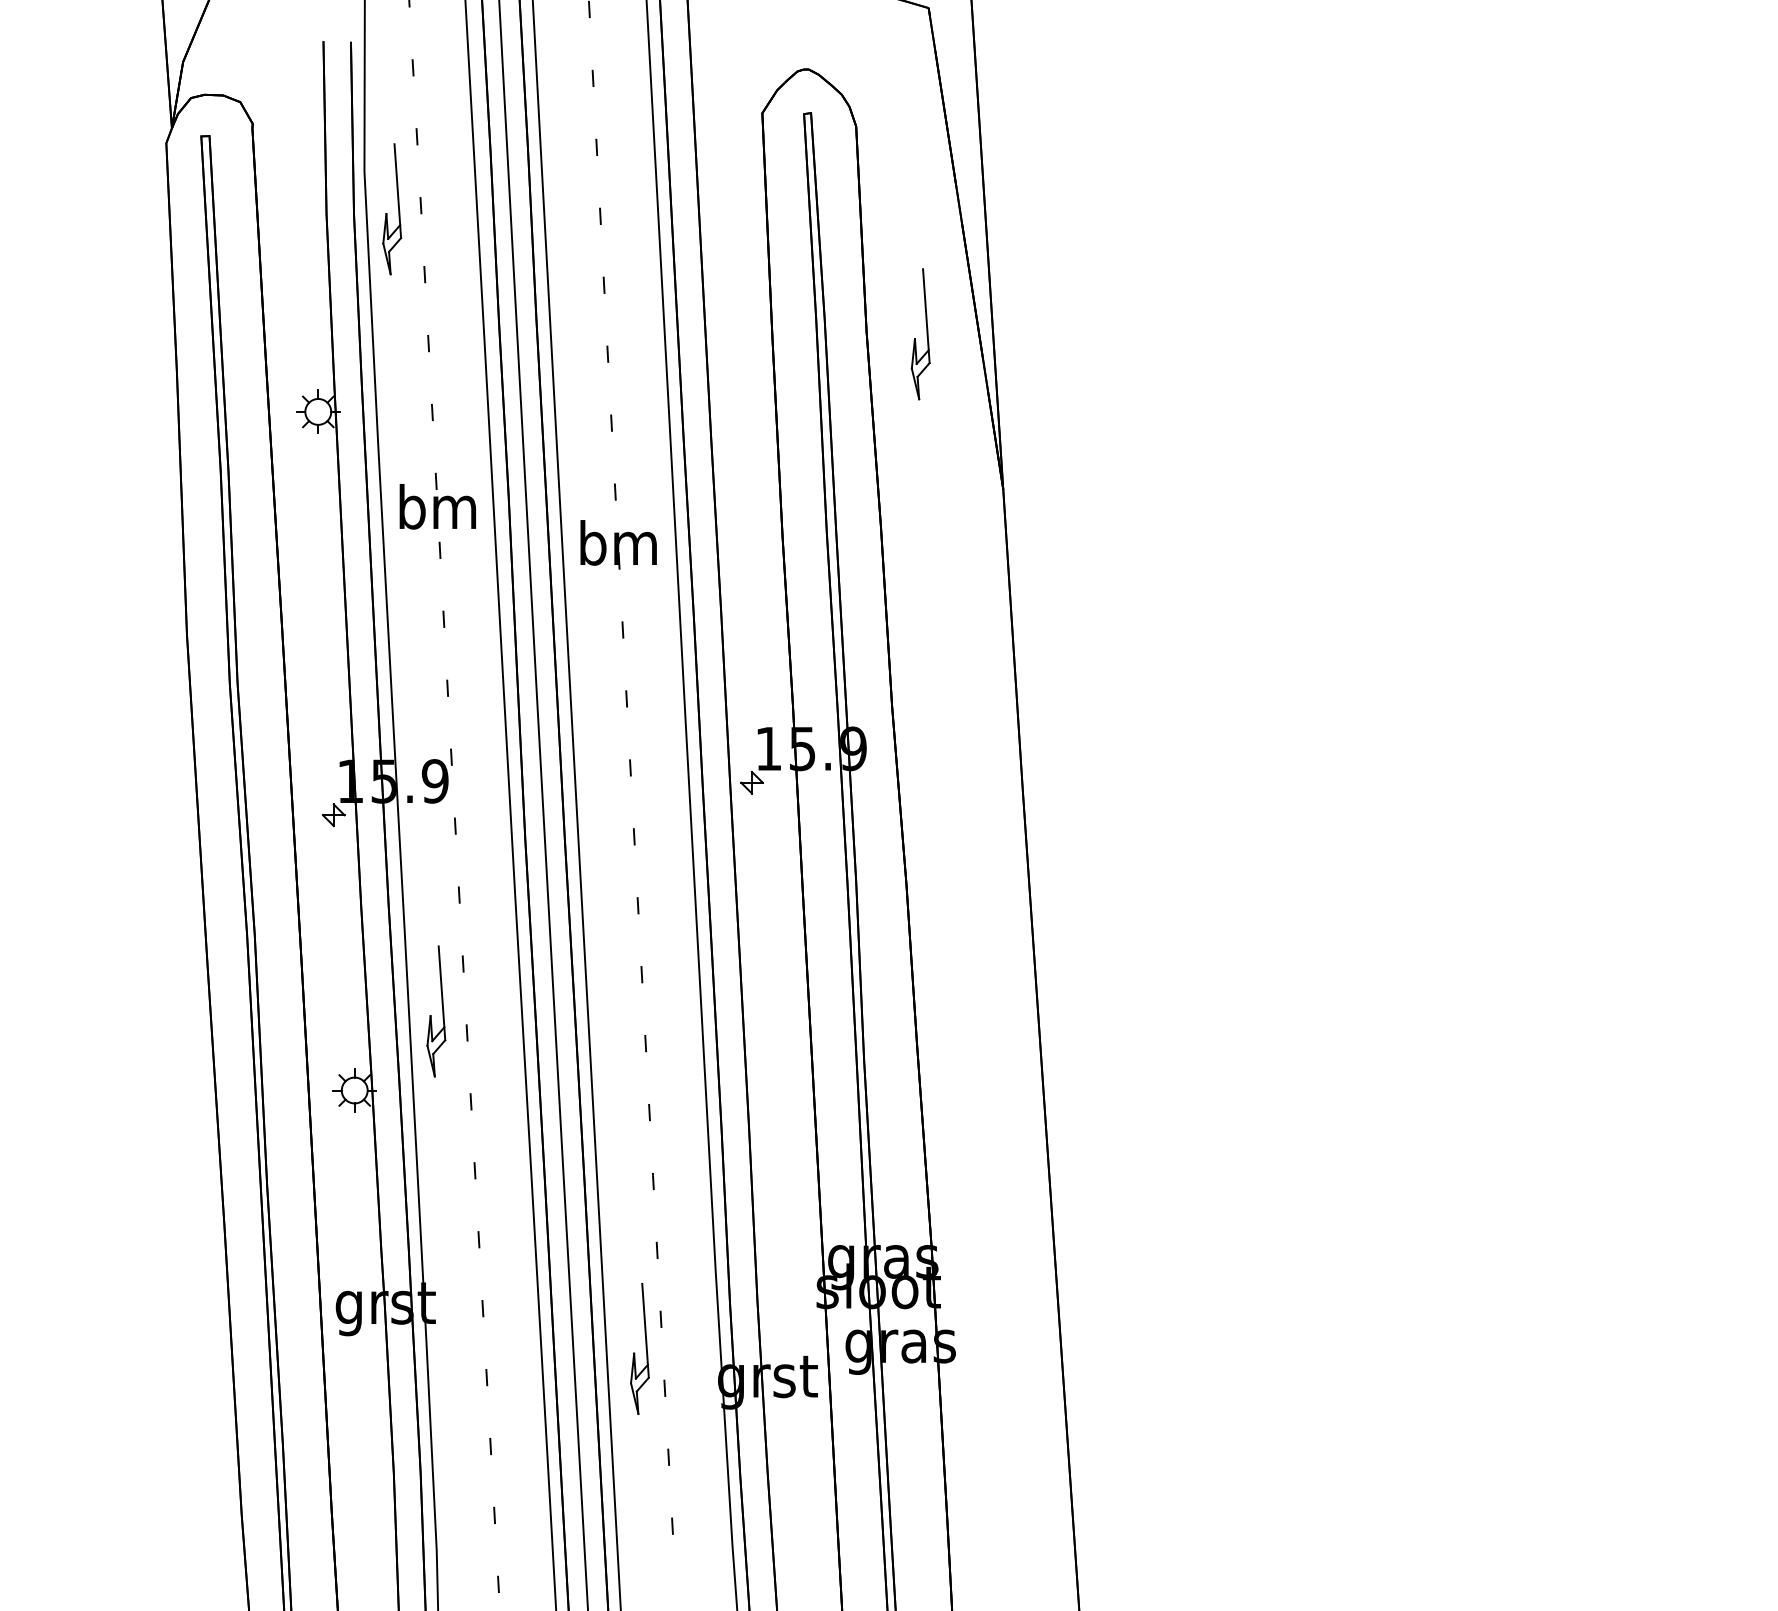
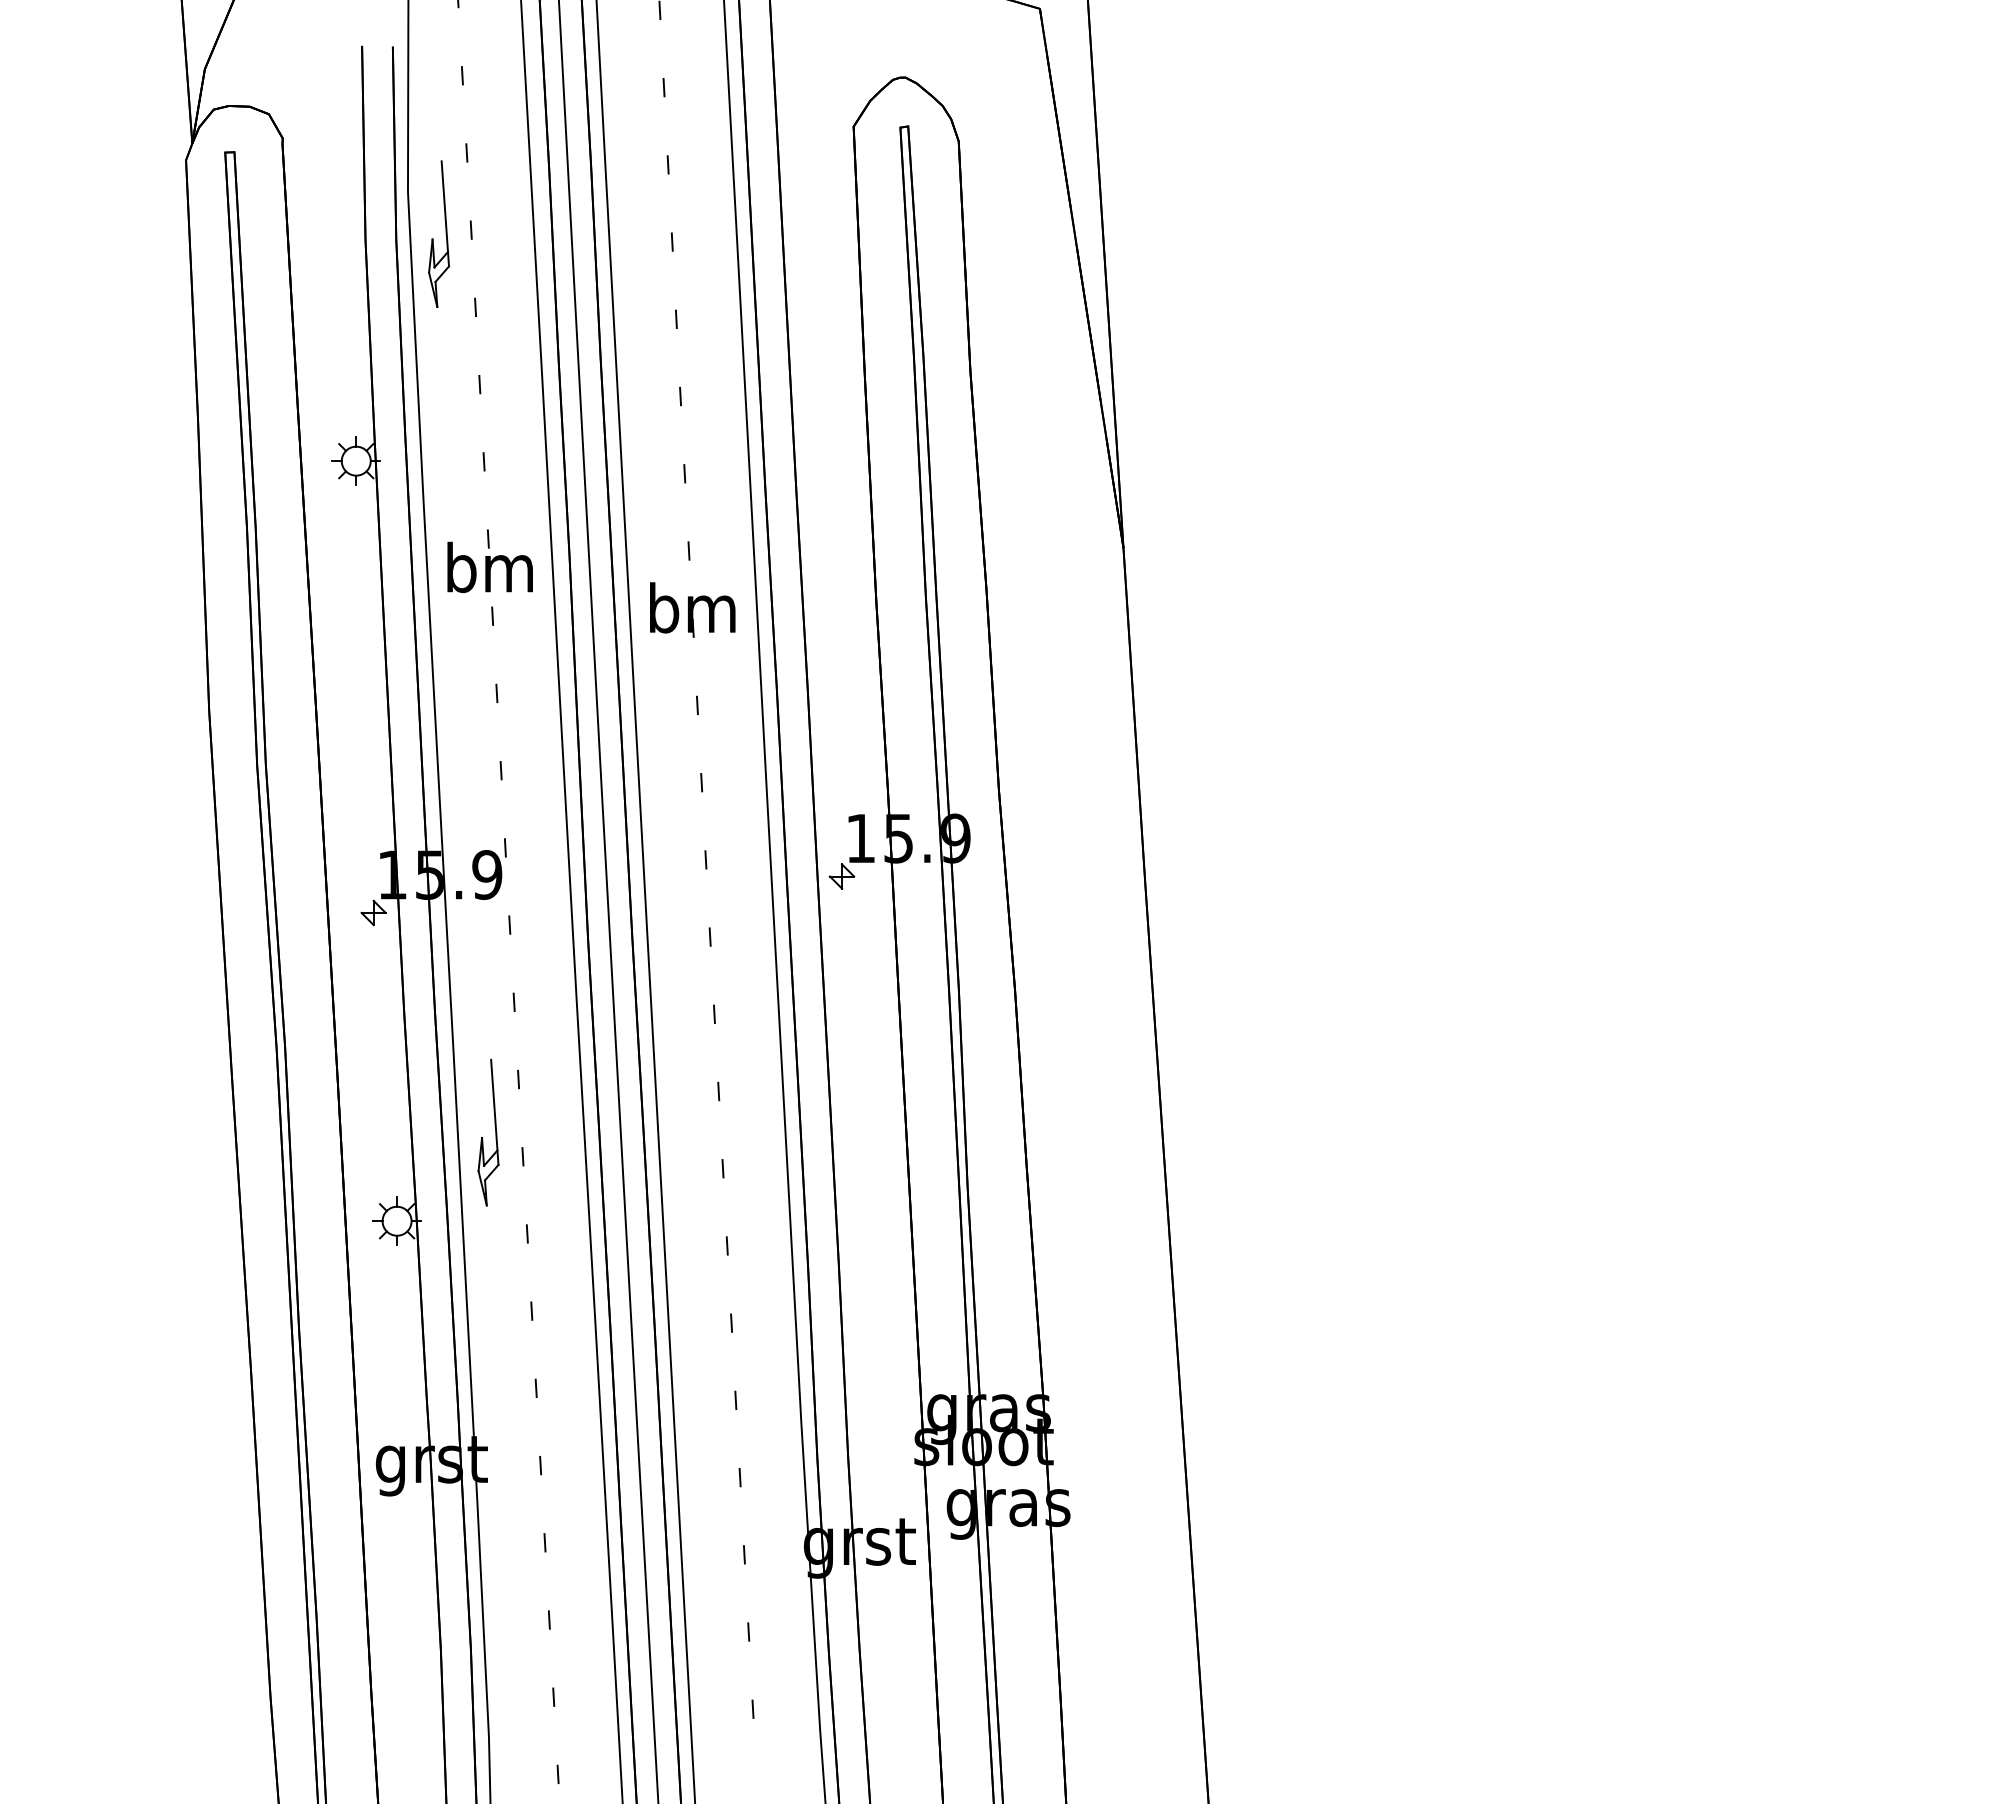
part: (921, 333) -> (1031, 373), removed
part: (646, 1348) -> (723, 1510), removed

